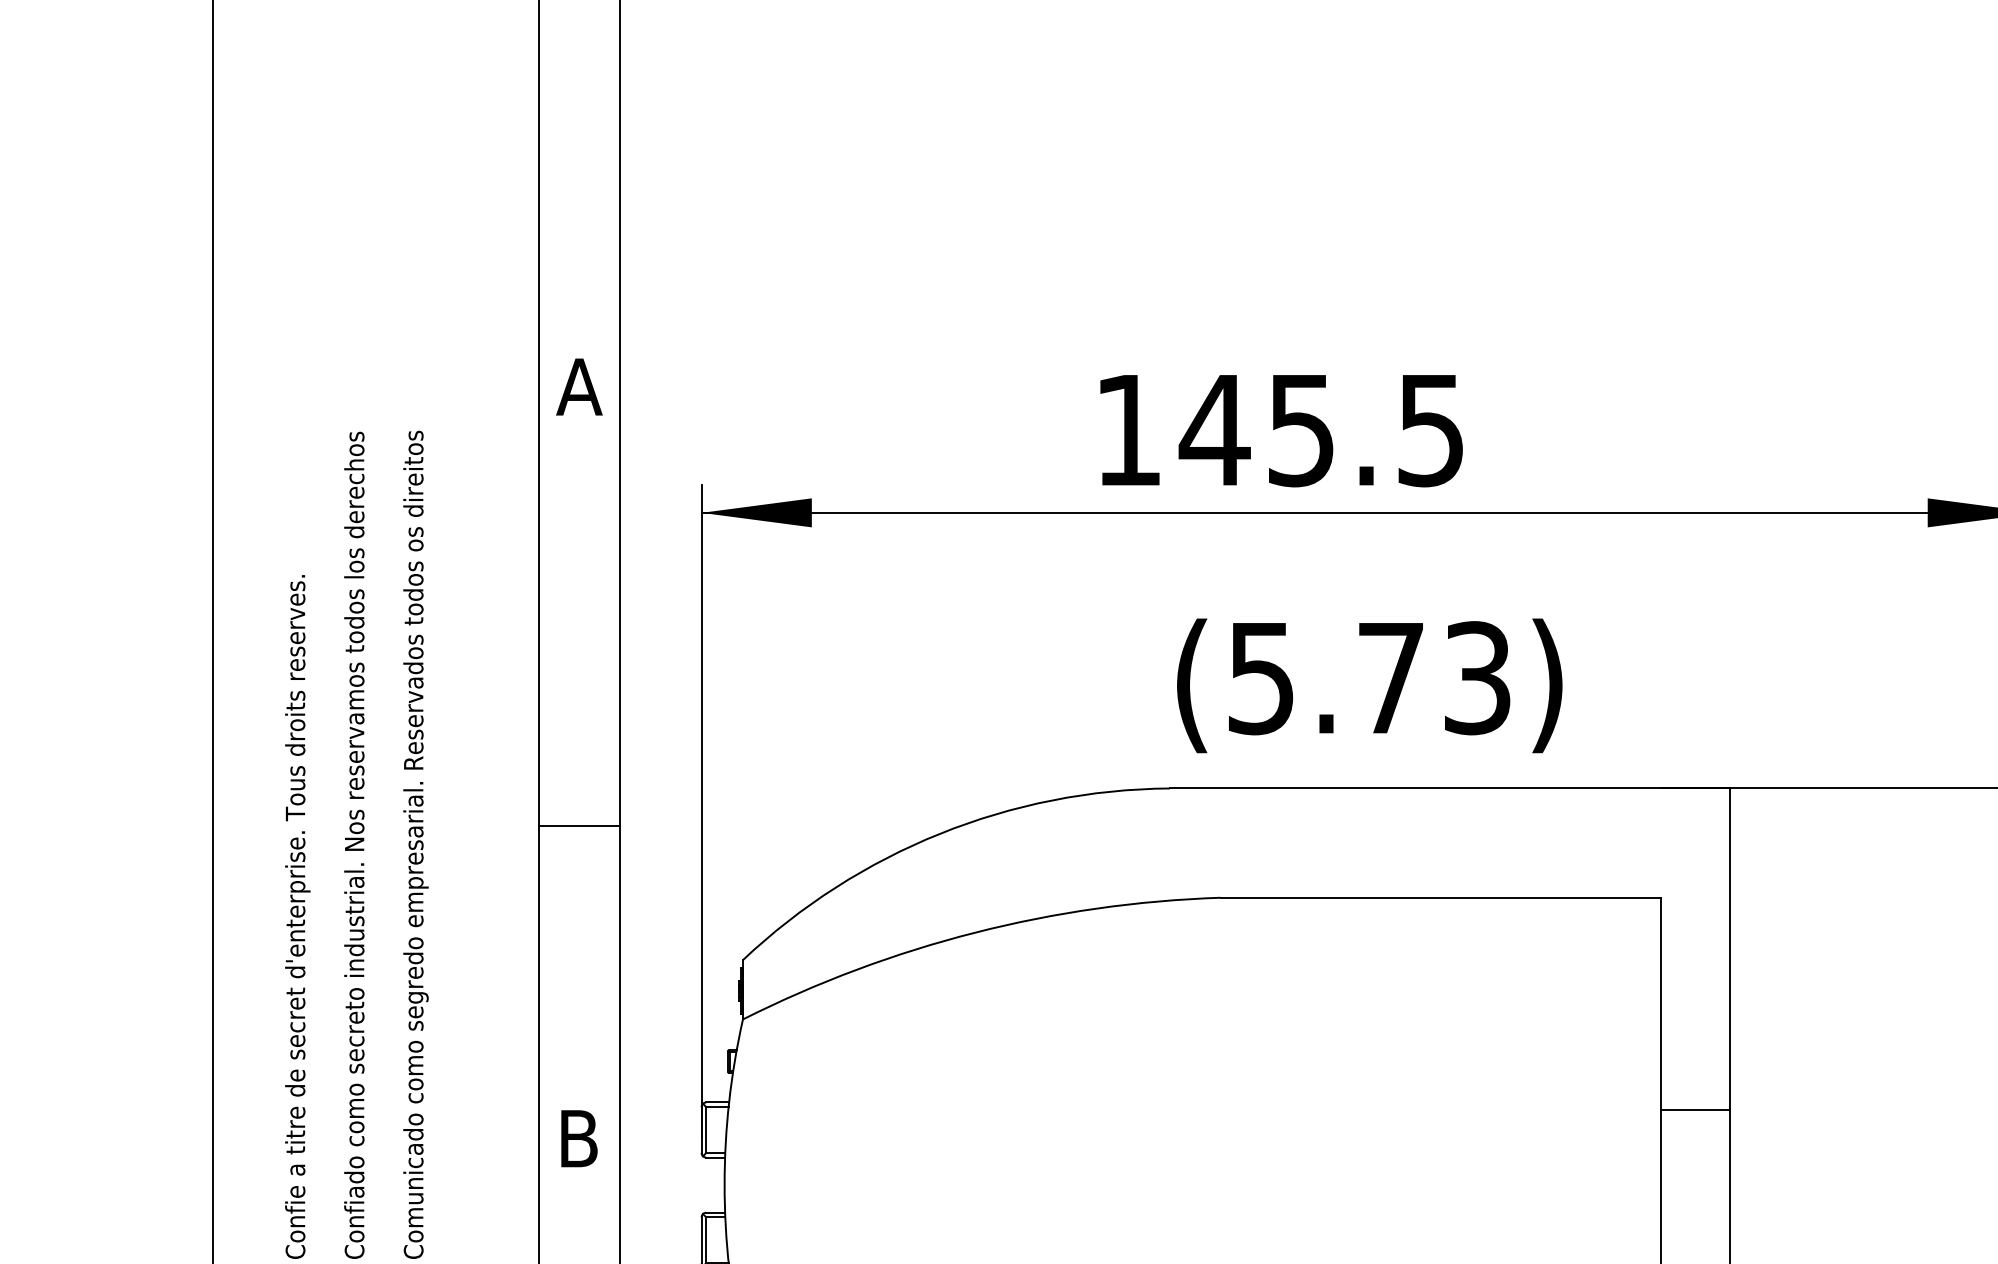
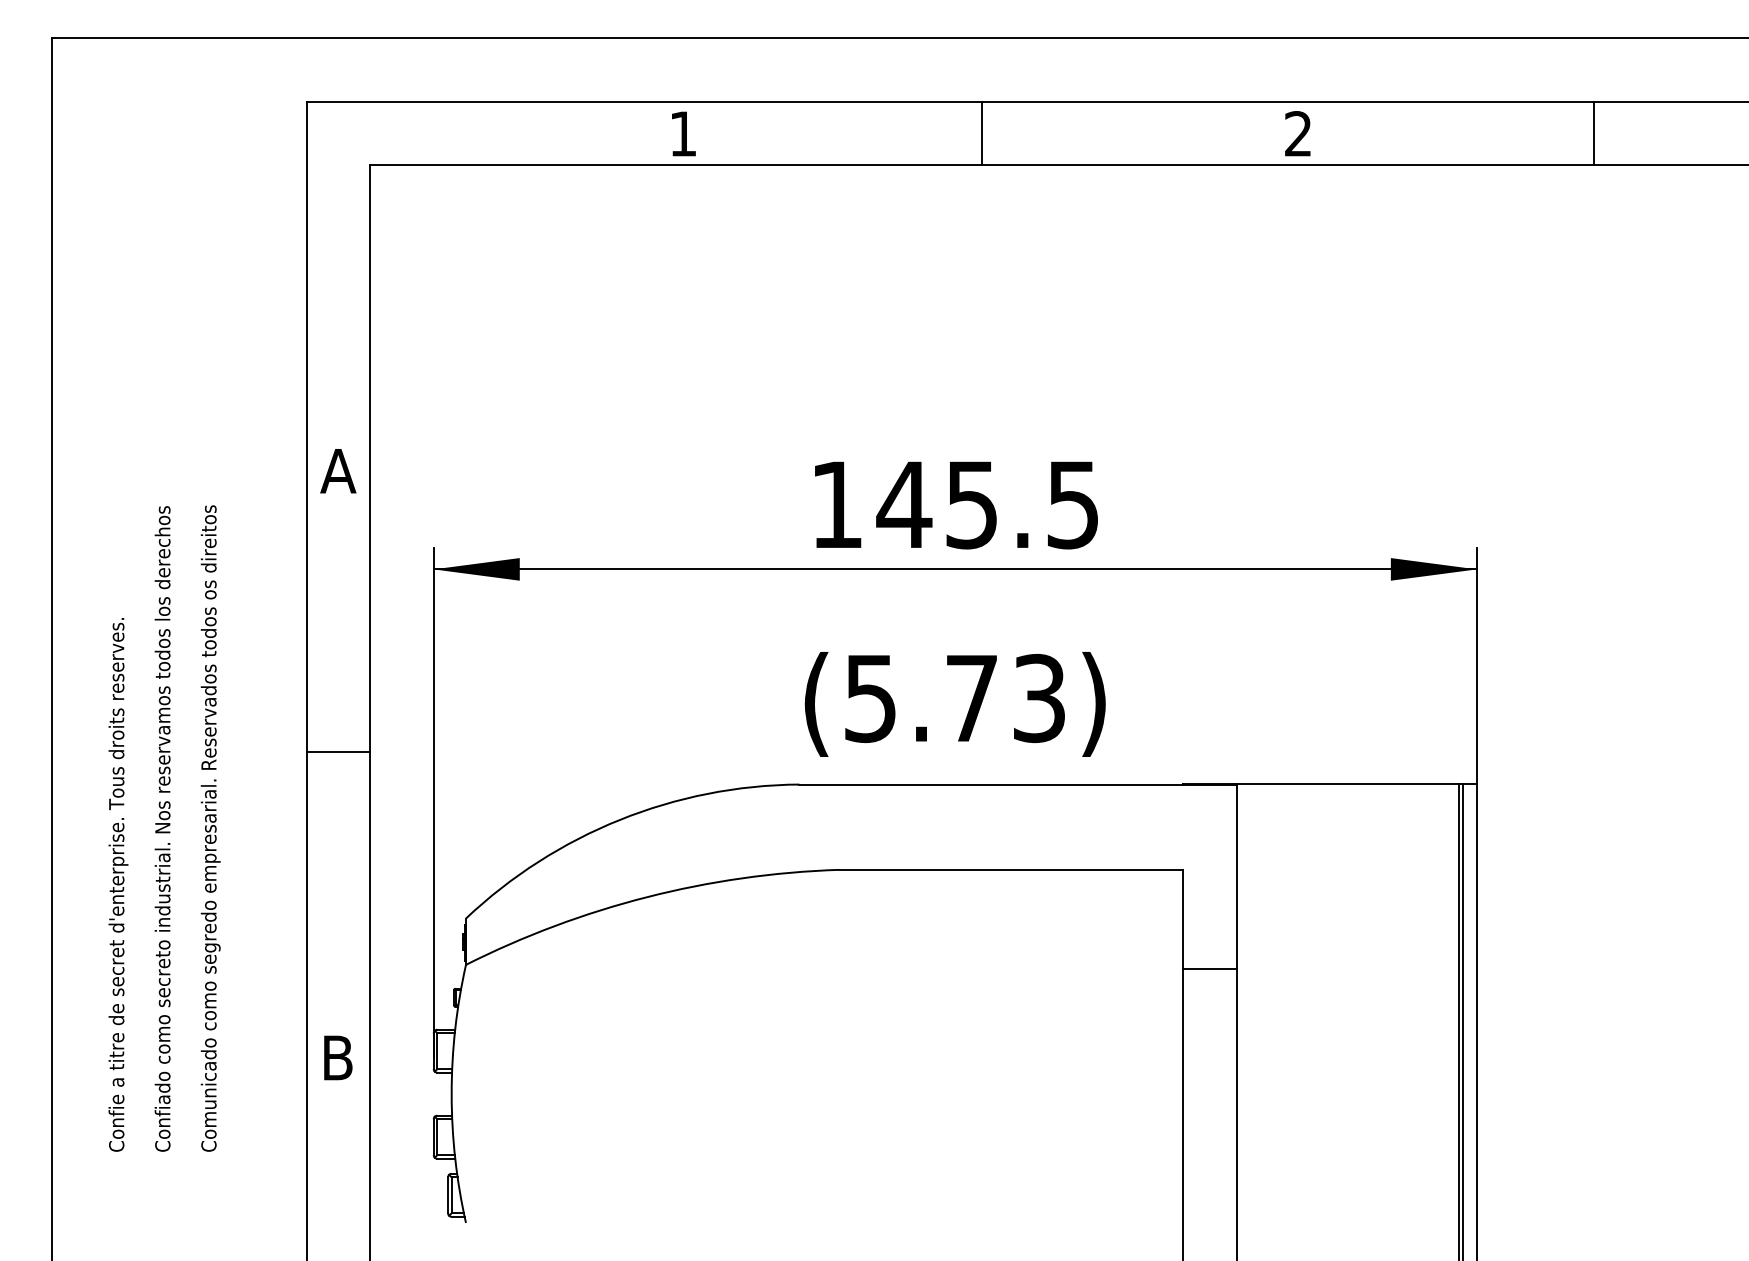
text: (1281, 431) -> (956, 505), moved
line: (579, 825) -> (338, 751), moved
line: (1695, 1109) -> (1209, 968), moved

